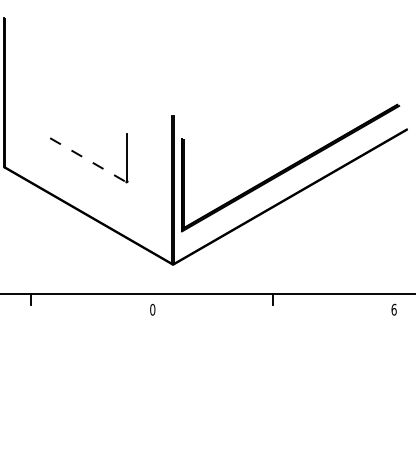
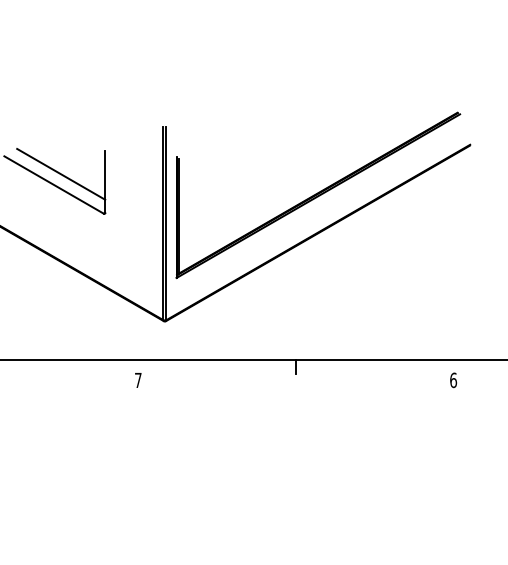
line: (93, 151) -> (60, 173), added
line: (88, 160) -> (54, 185), dashed -> solid
text: (152, 309) -> (137, 380), 0 -> 7

